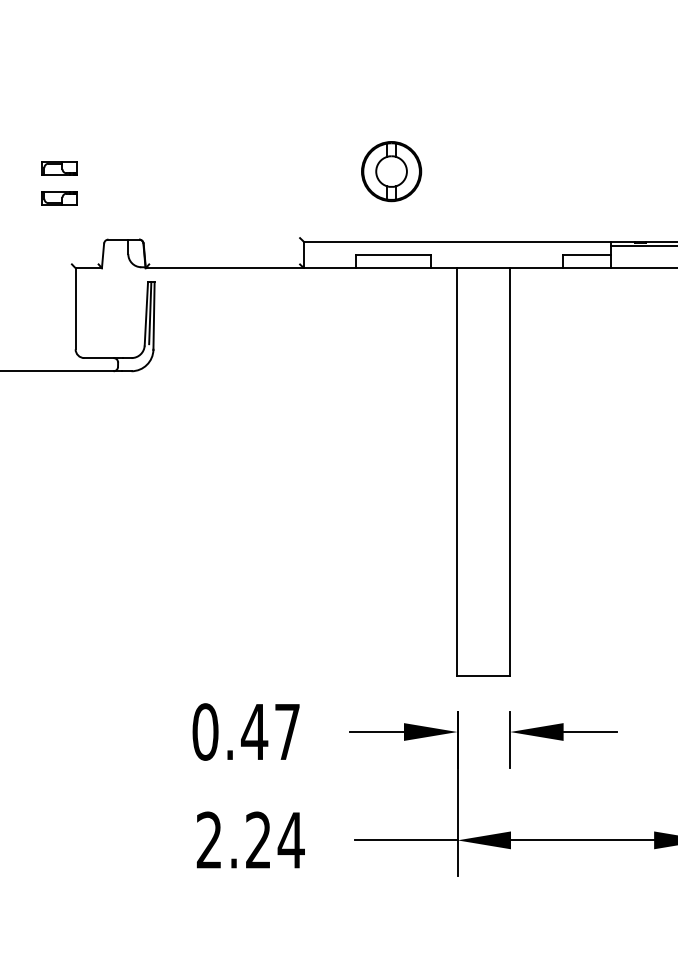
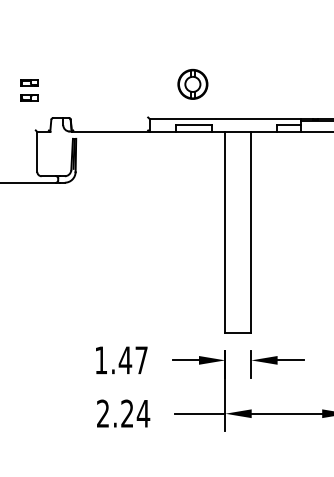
text: (205, 732) -> (101, 360), 0.47 -> 1.47

